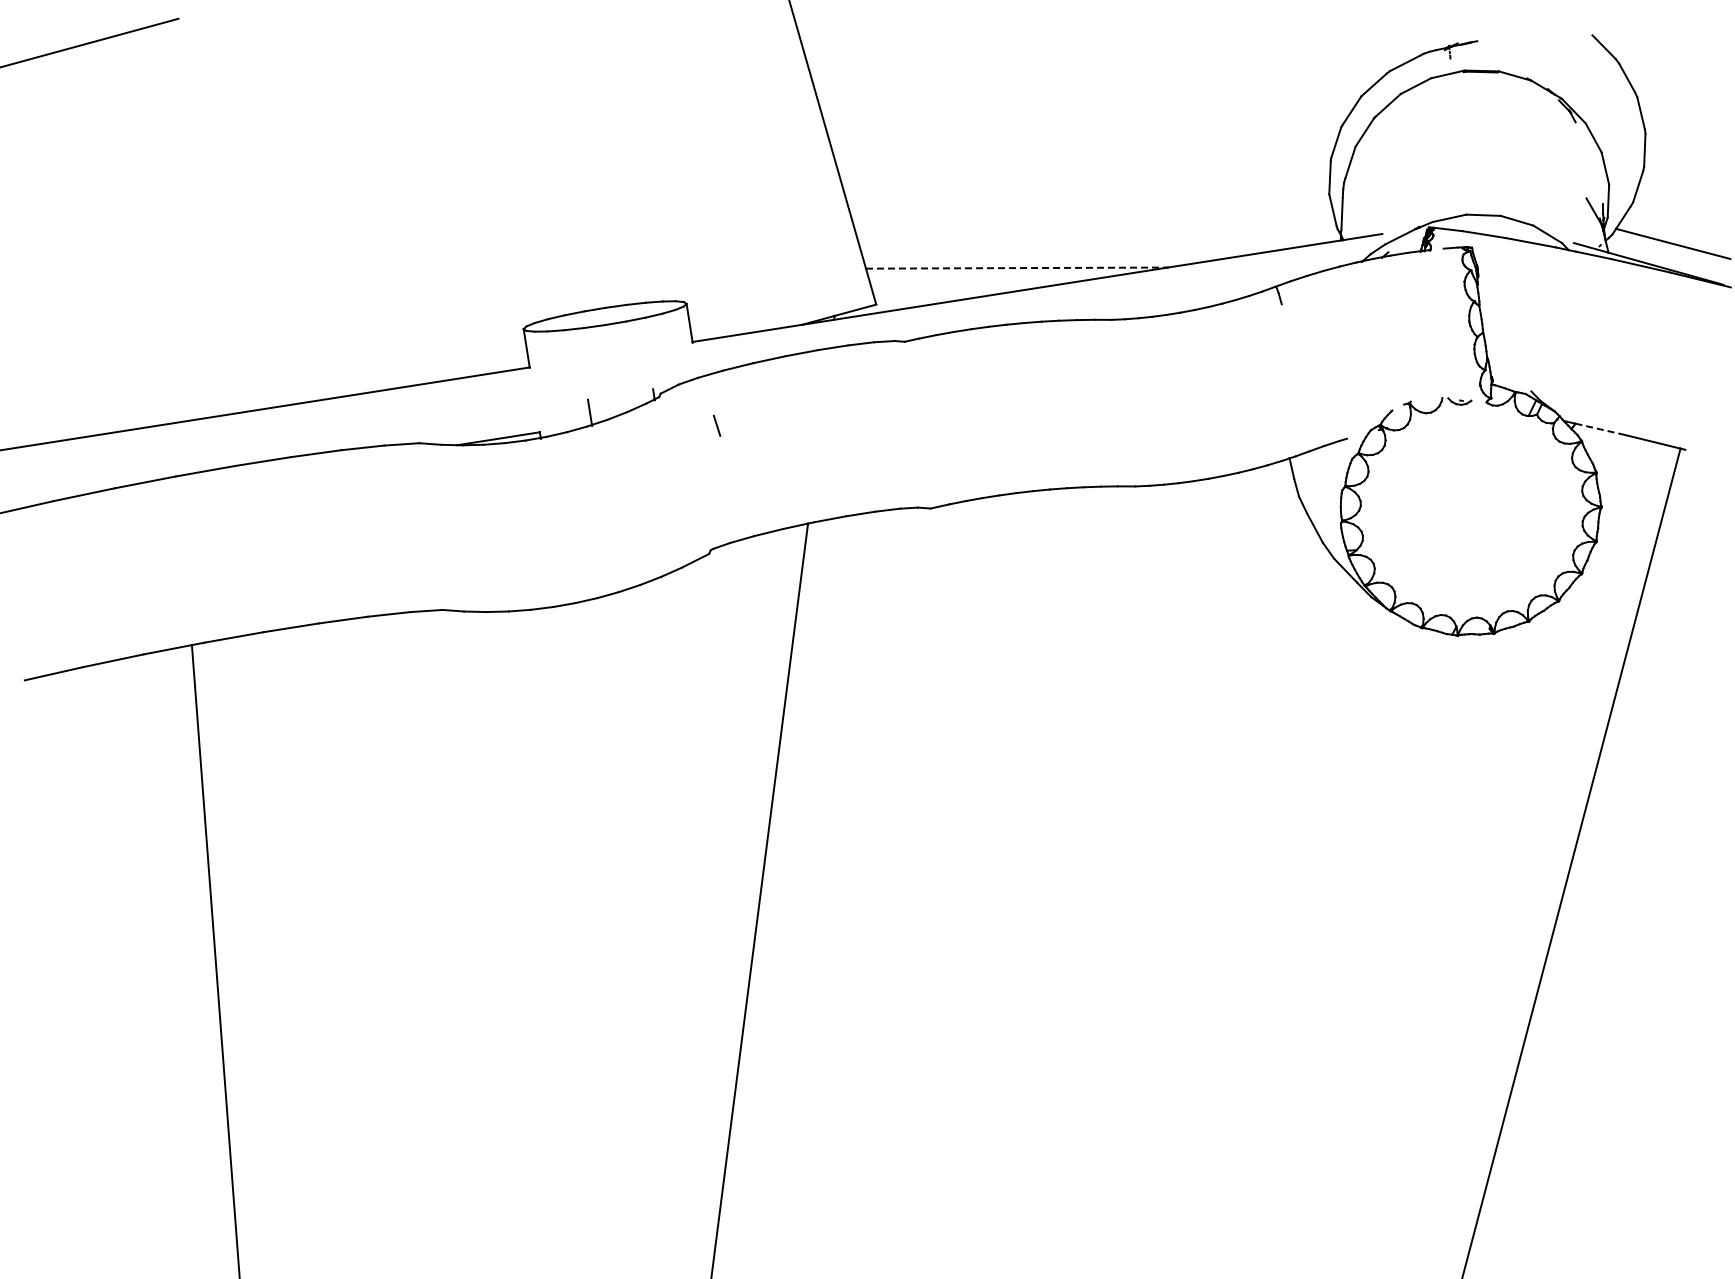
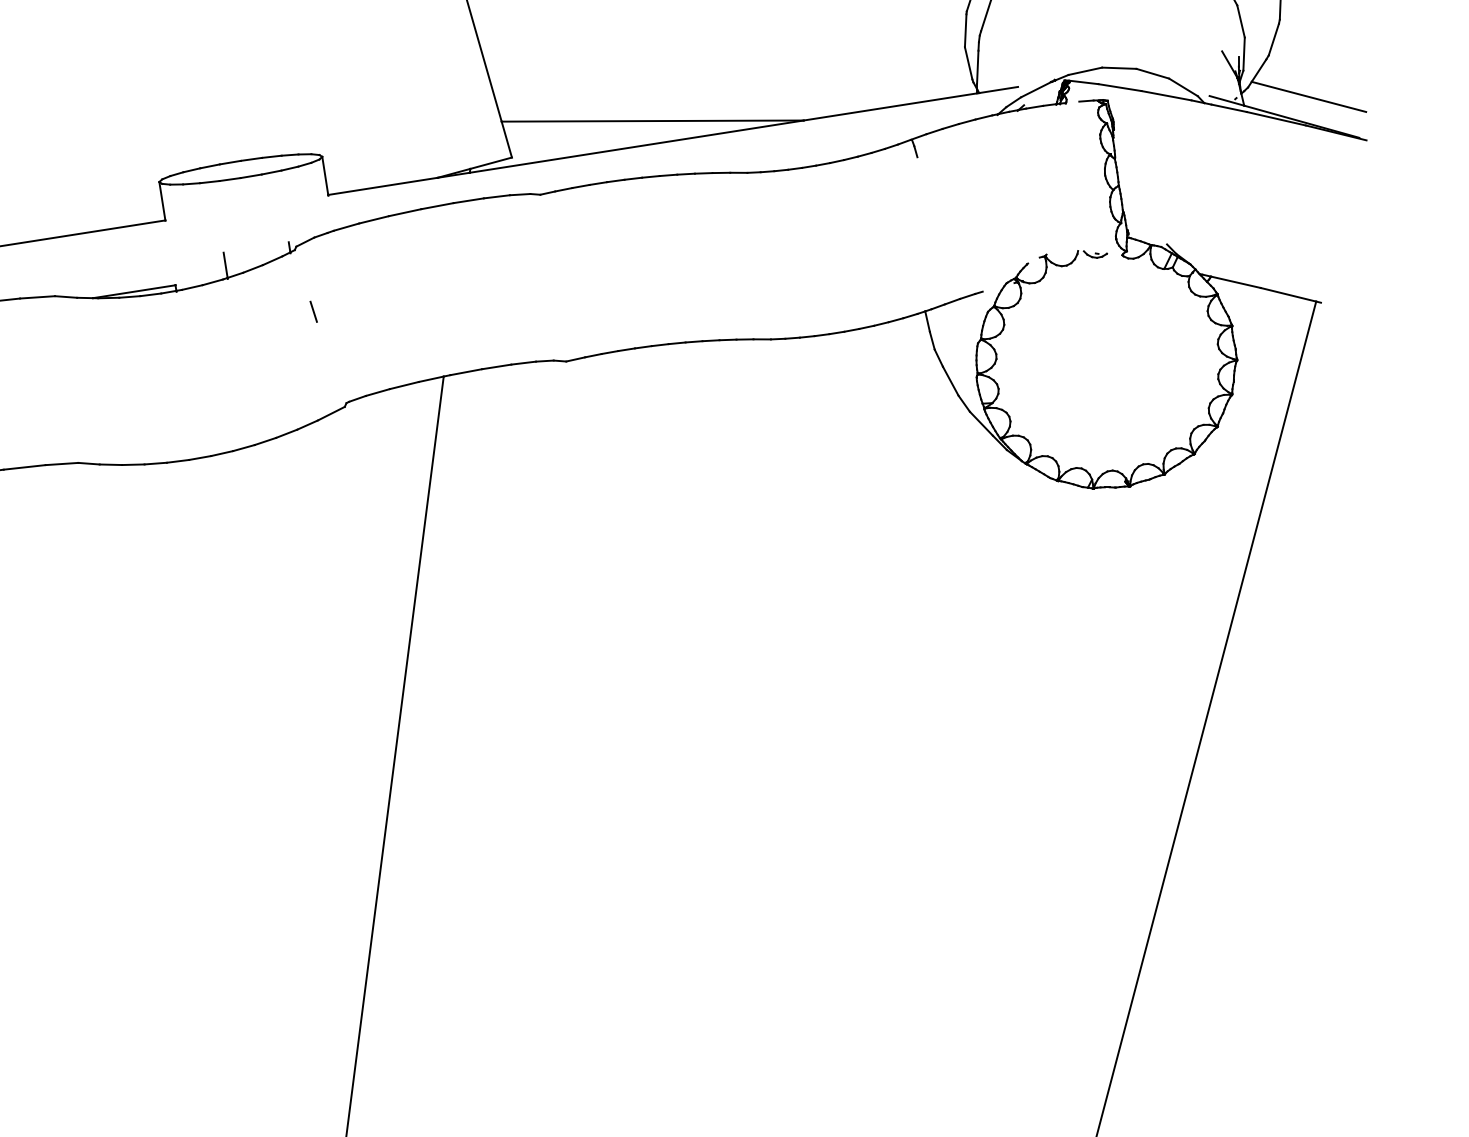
line: (1017, 268) -> (653, 121), dashed -> solid
line: (716, 425) -> (313, 311), moved
line: (1600, 429) -> (1236, 282), dashed -> solid

